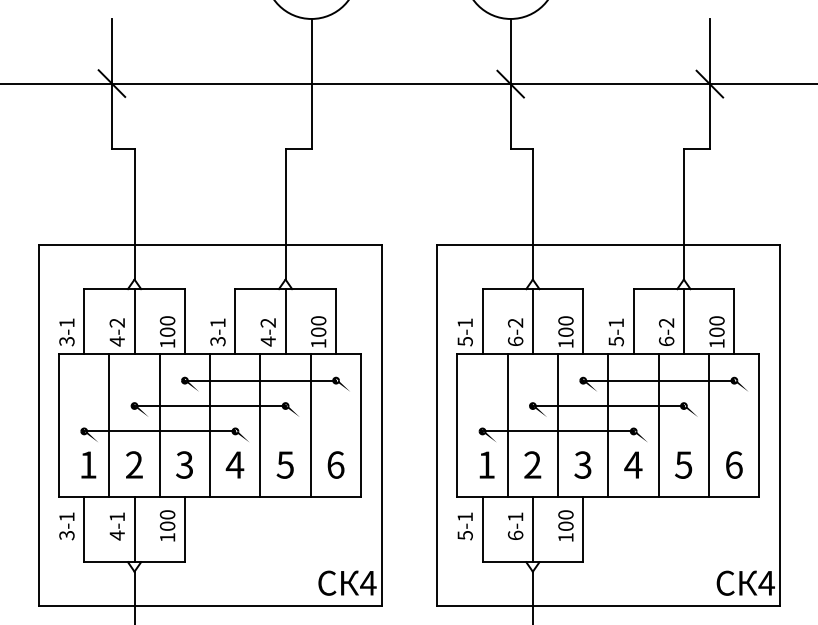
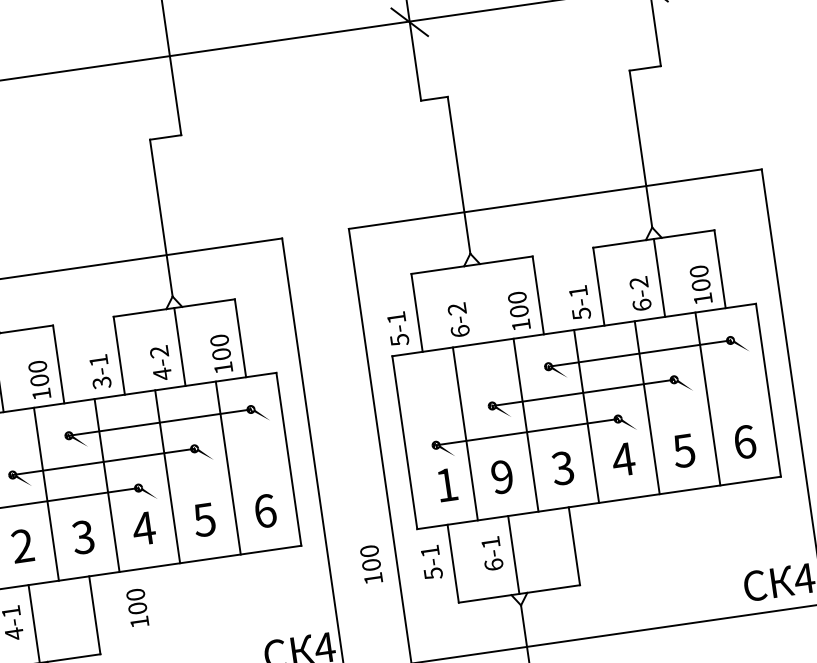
line: (532, 321) -> (477, 304), removed
text: (532, 464) -> (501, 476), 2 -> 9
text: (167, 525) -> (137, 607), moved
text: (565, 525) -> (370, 564), moved

